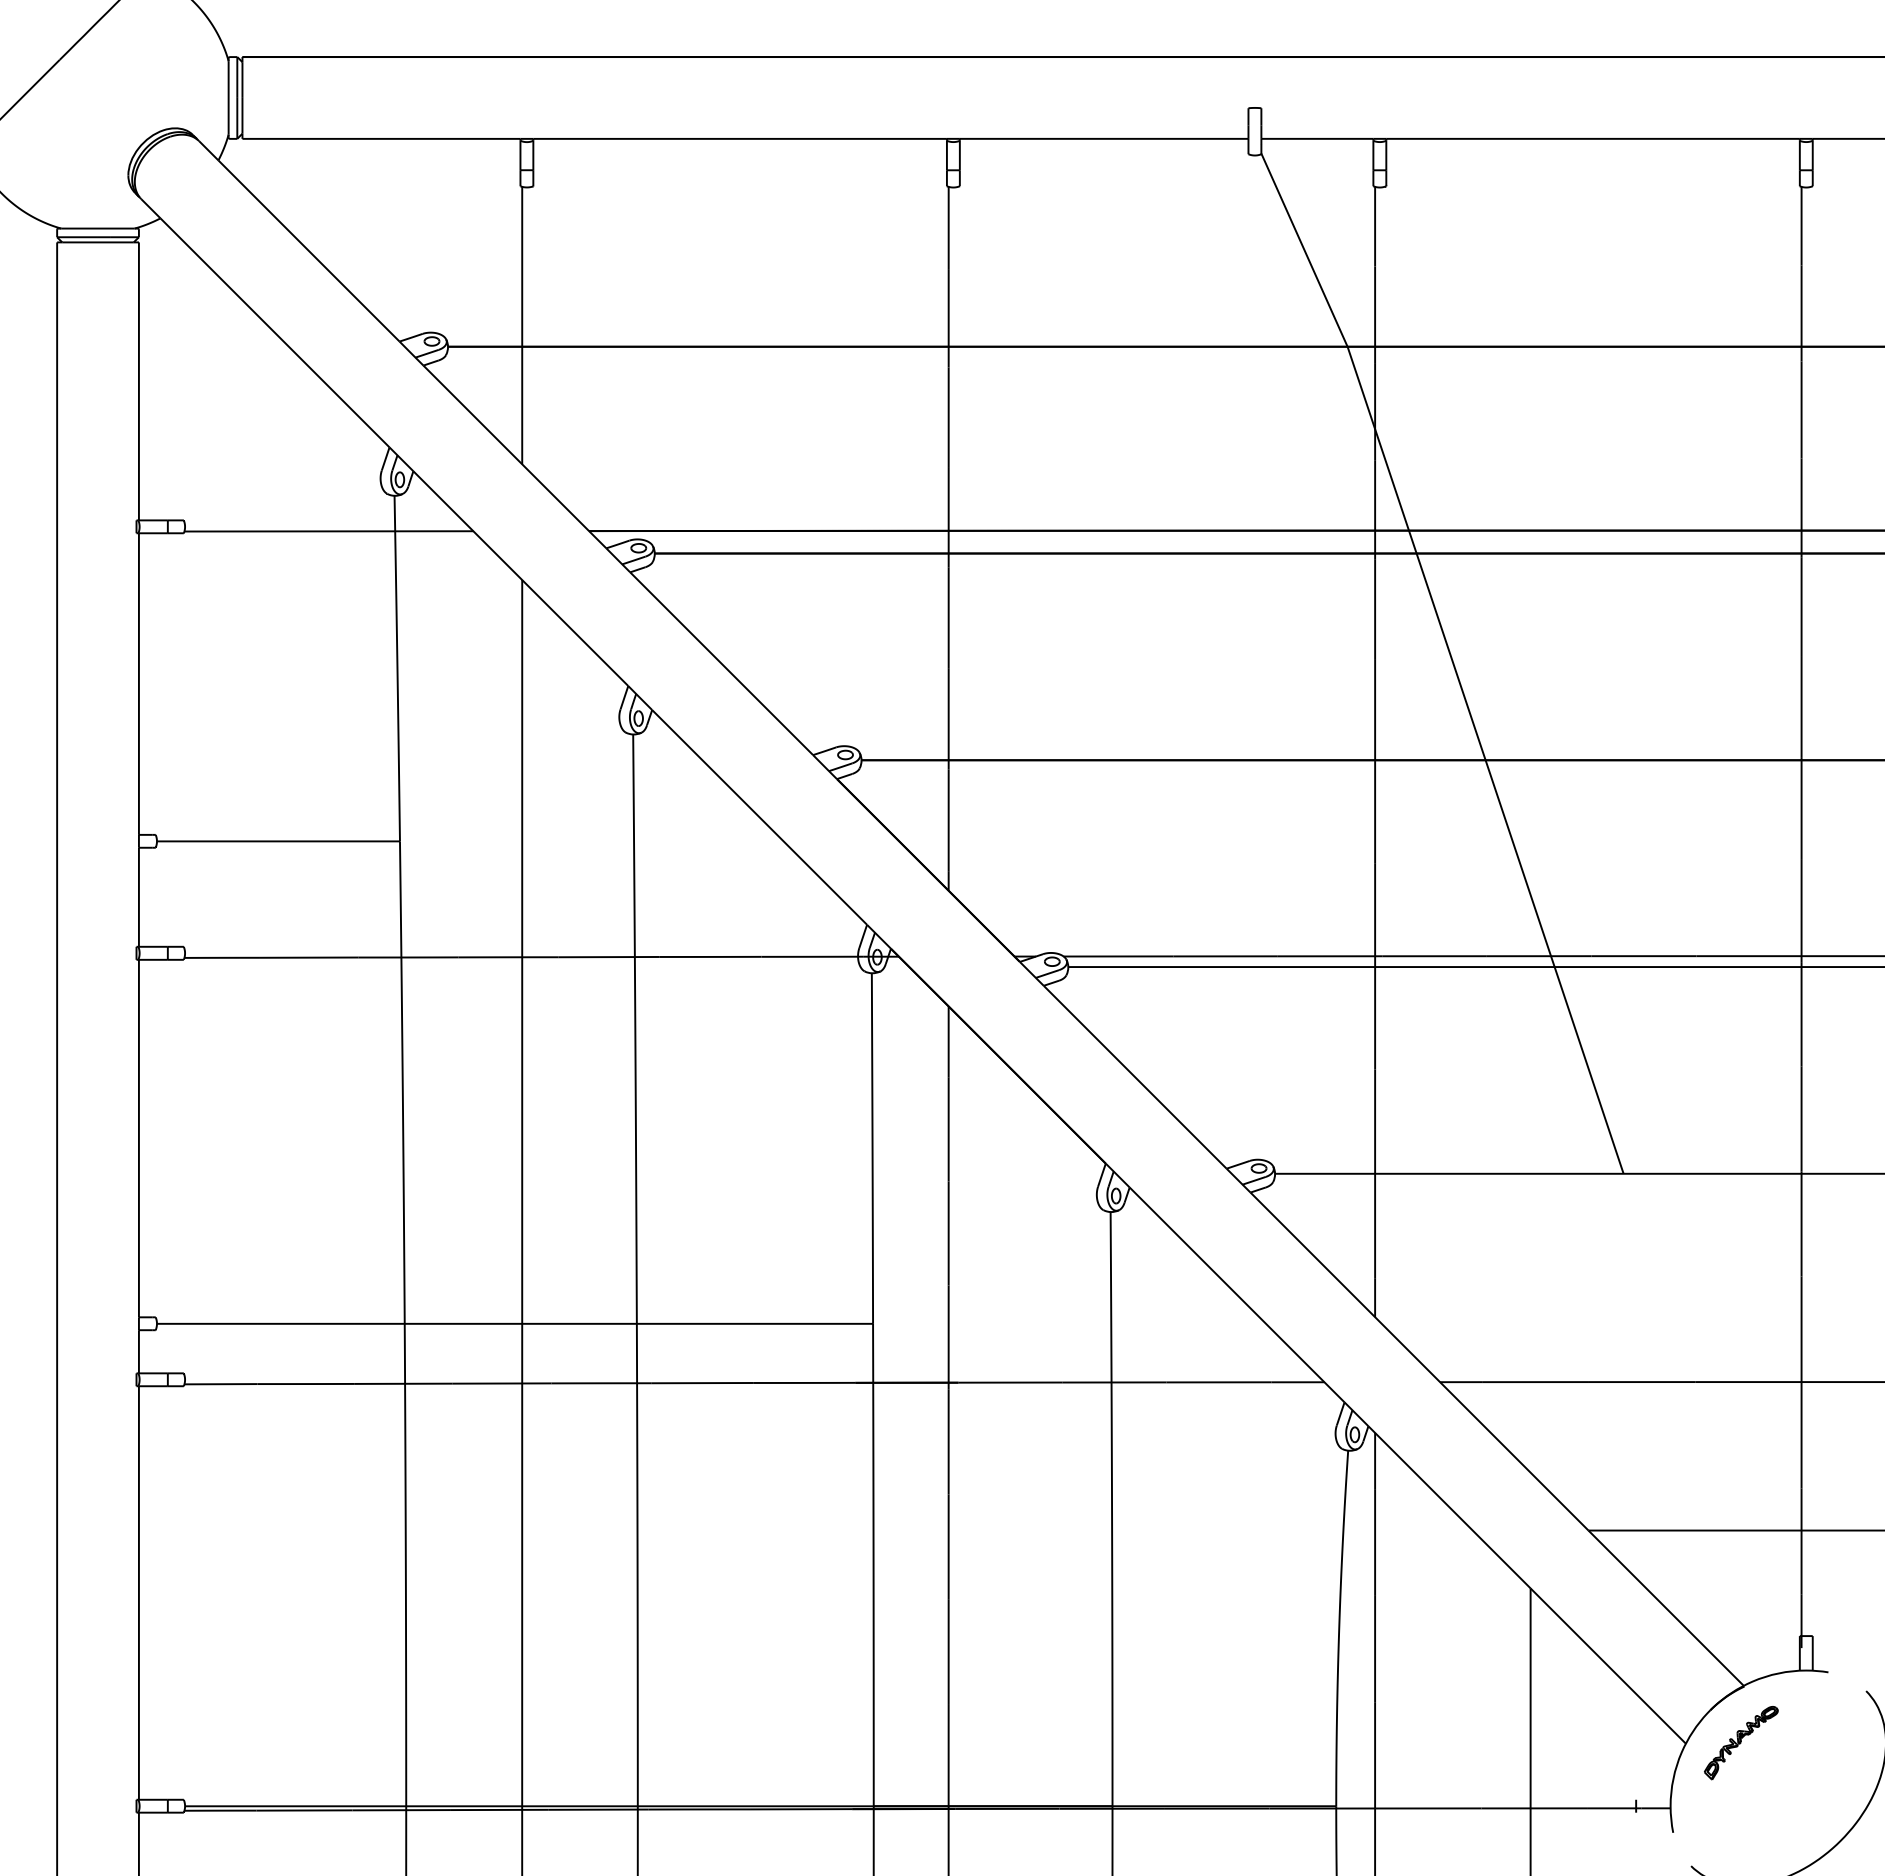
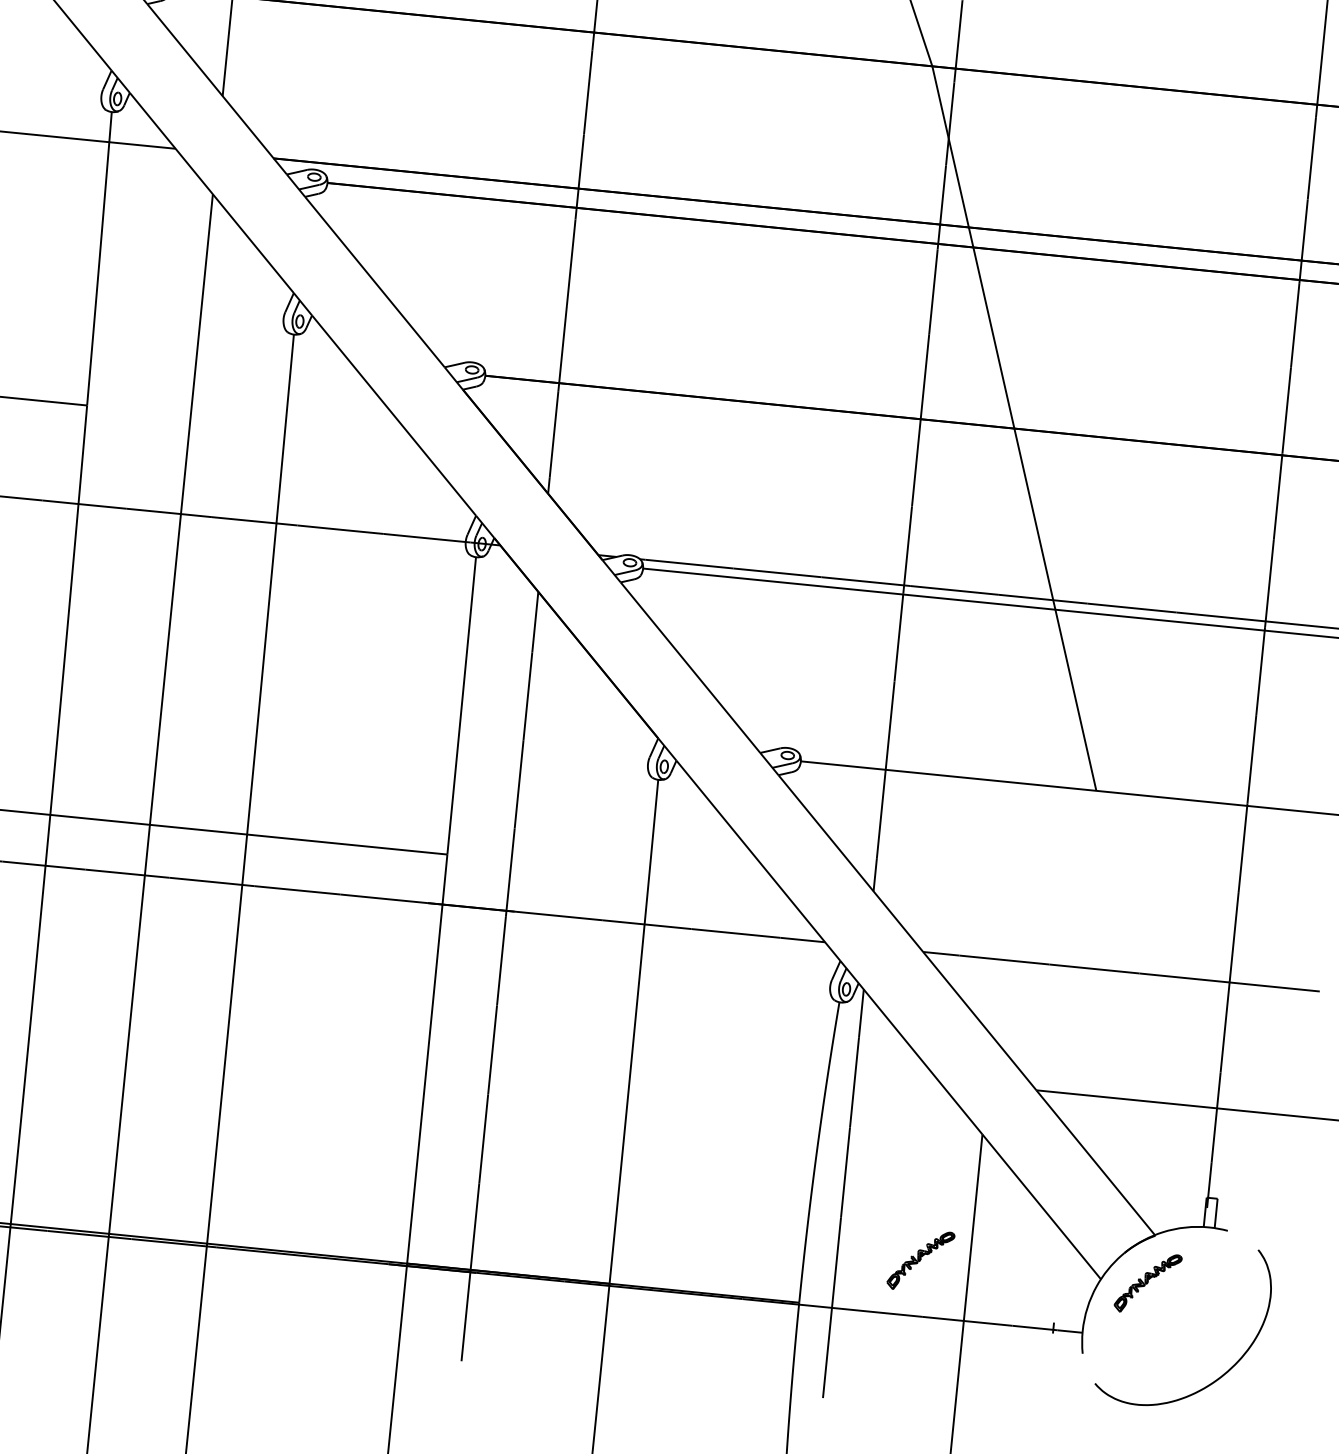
part: (1473, 1743) -> (920, 1261), added

